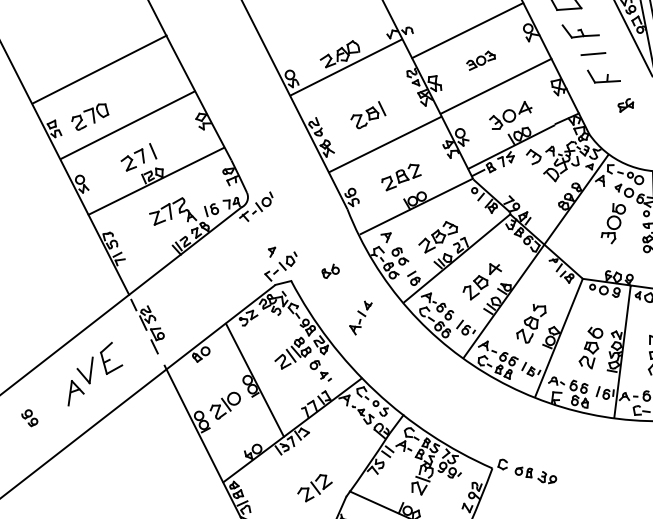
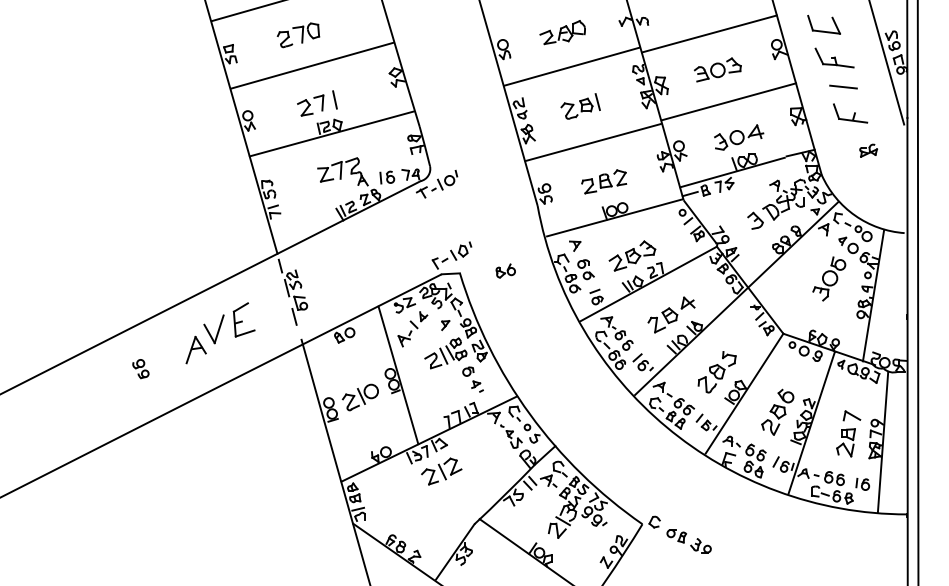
part: (480, 60) -> (717, 69), size x1.43
line: (345, 67) -> (571, 66), moved
part: (90, 117) -> (298, 35), moved
part: (533, 156) -> (755, 220), moved
part: (272, 252) -> (445, 325), moved
part: (361, 318) -> (412, 329), moved
part: (314, 487) -> (441, 471), moved

